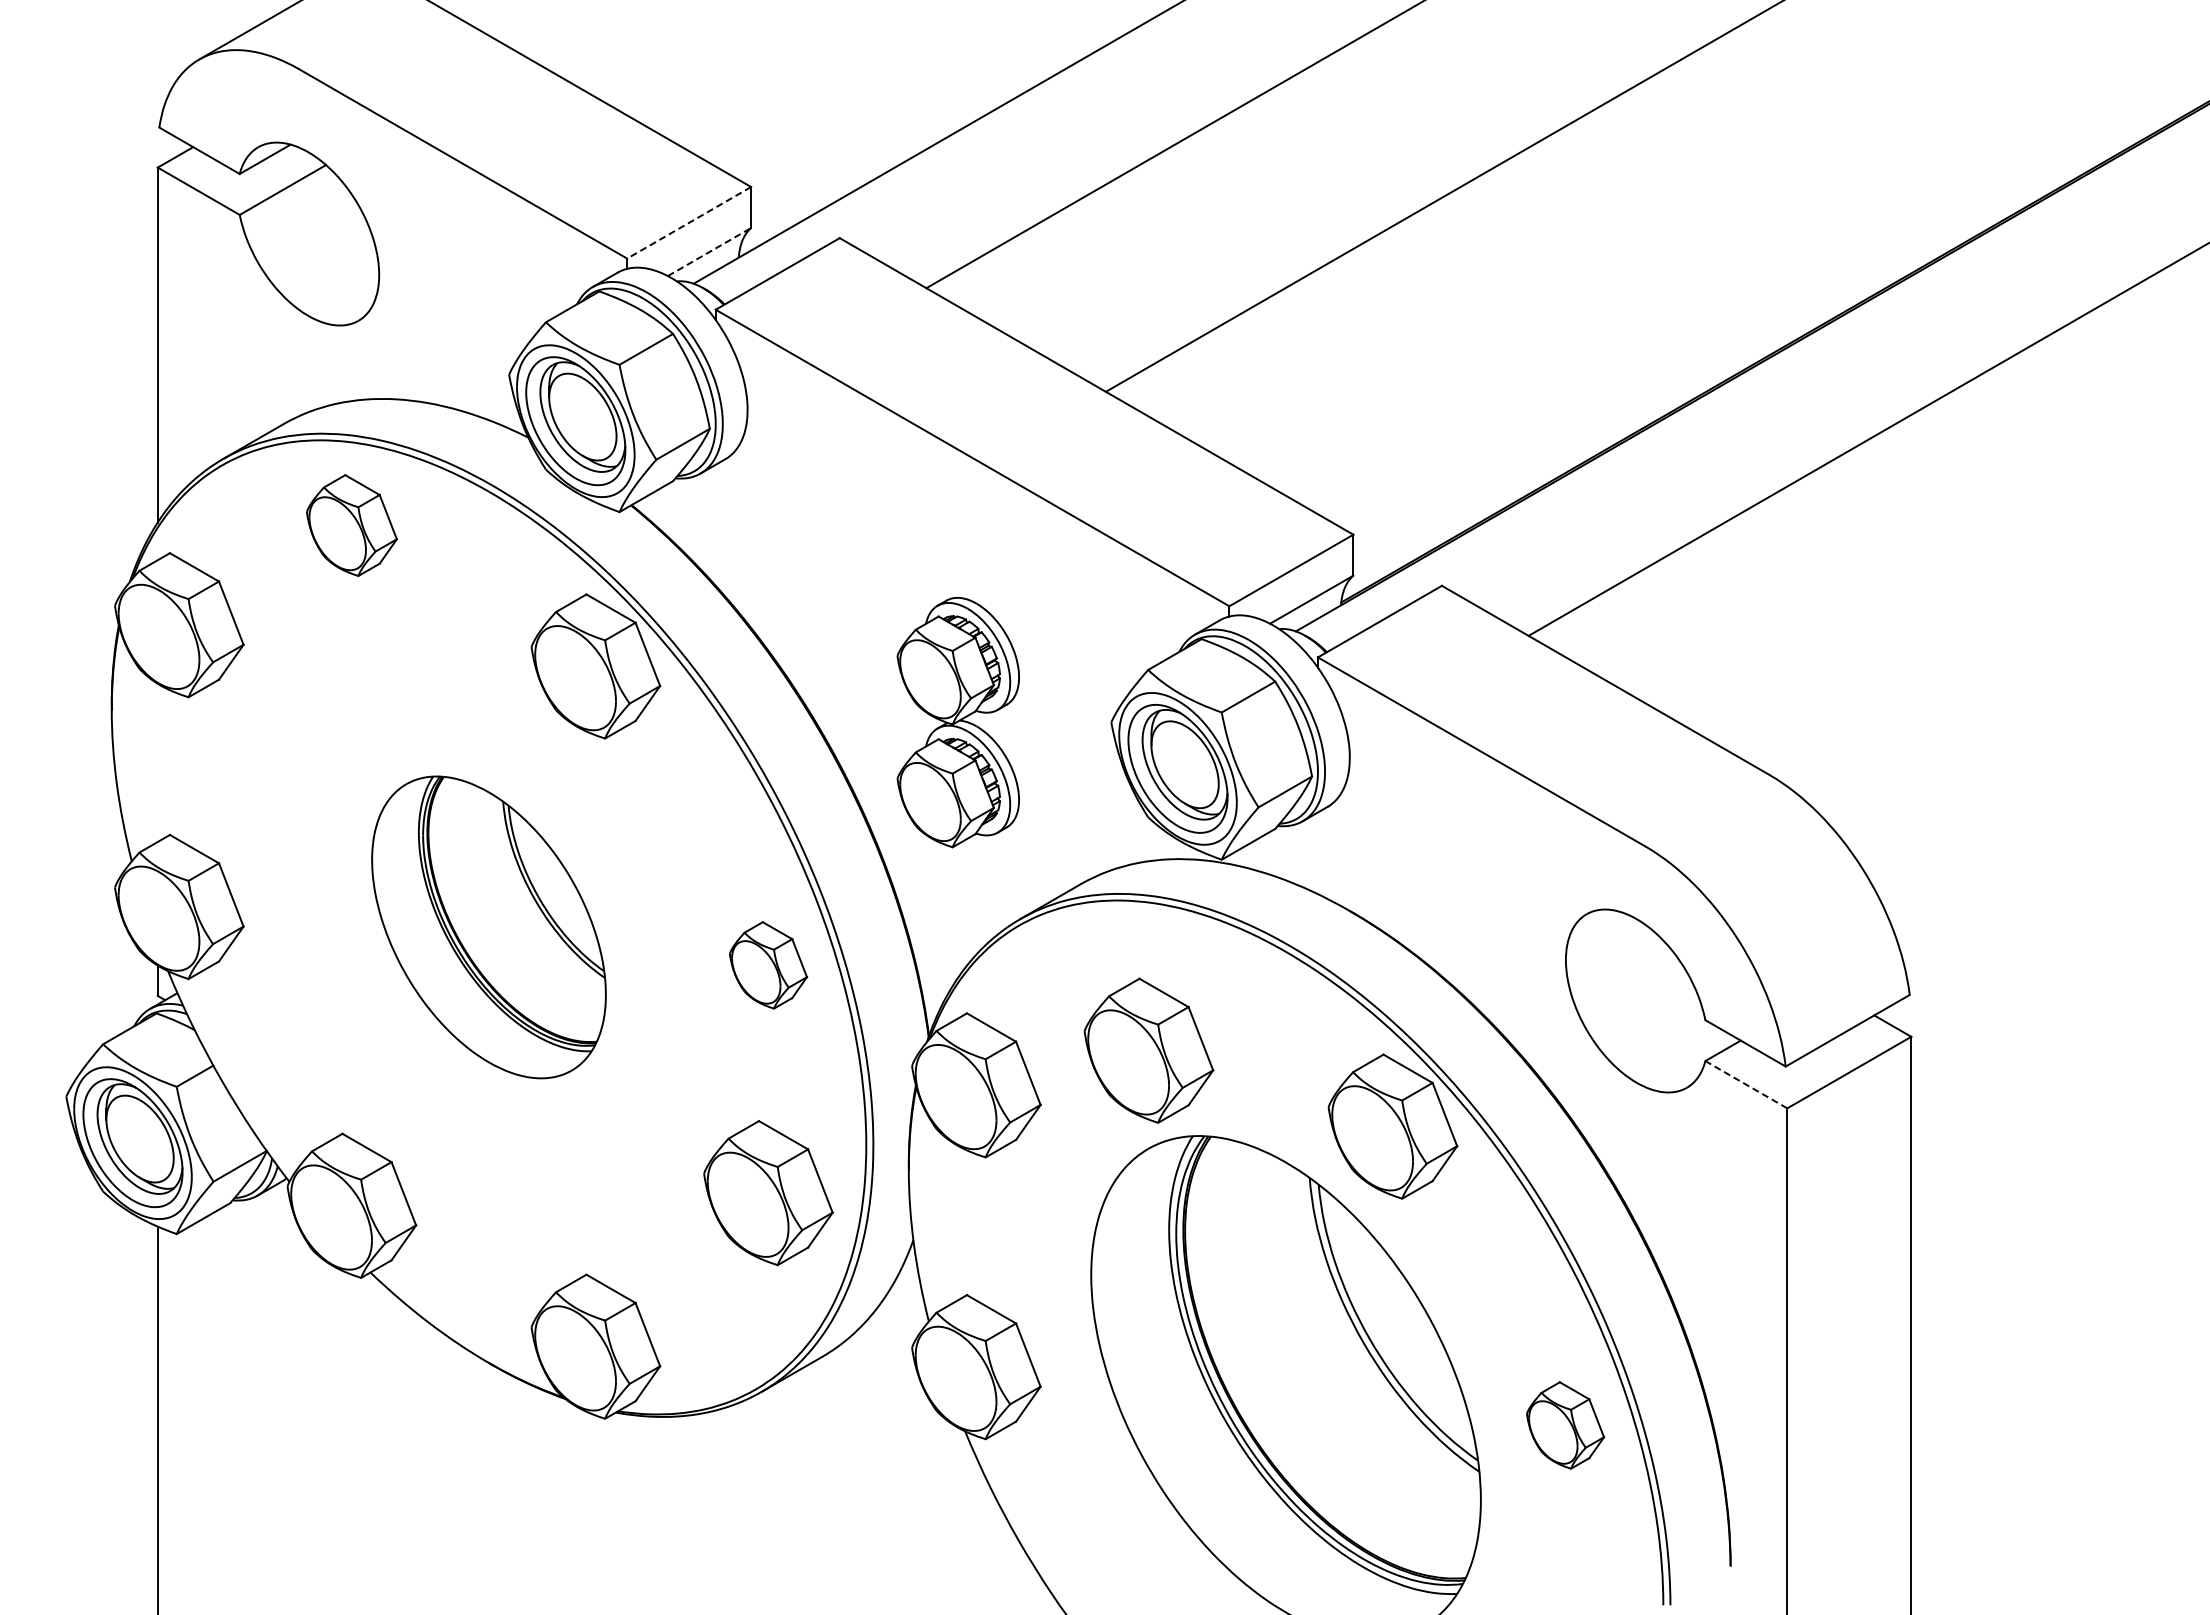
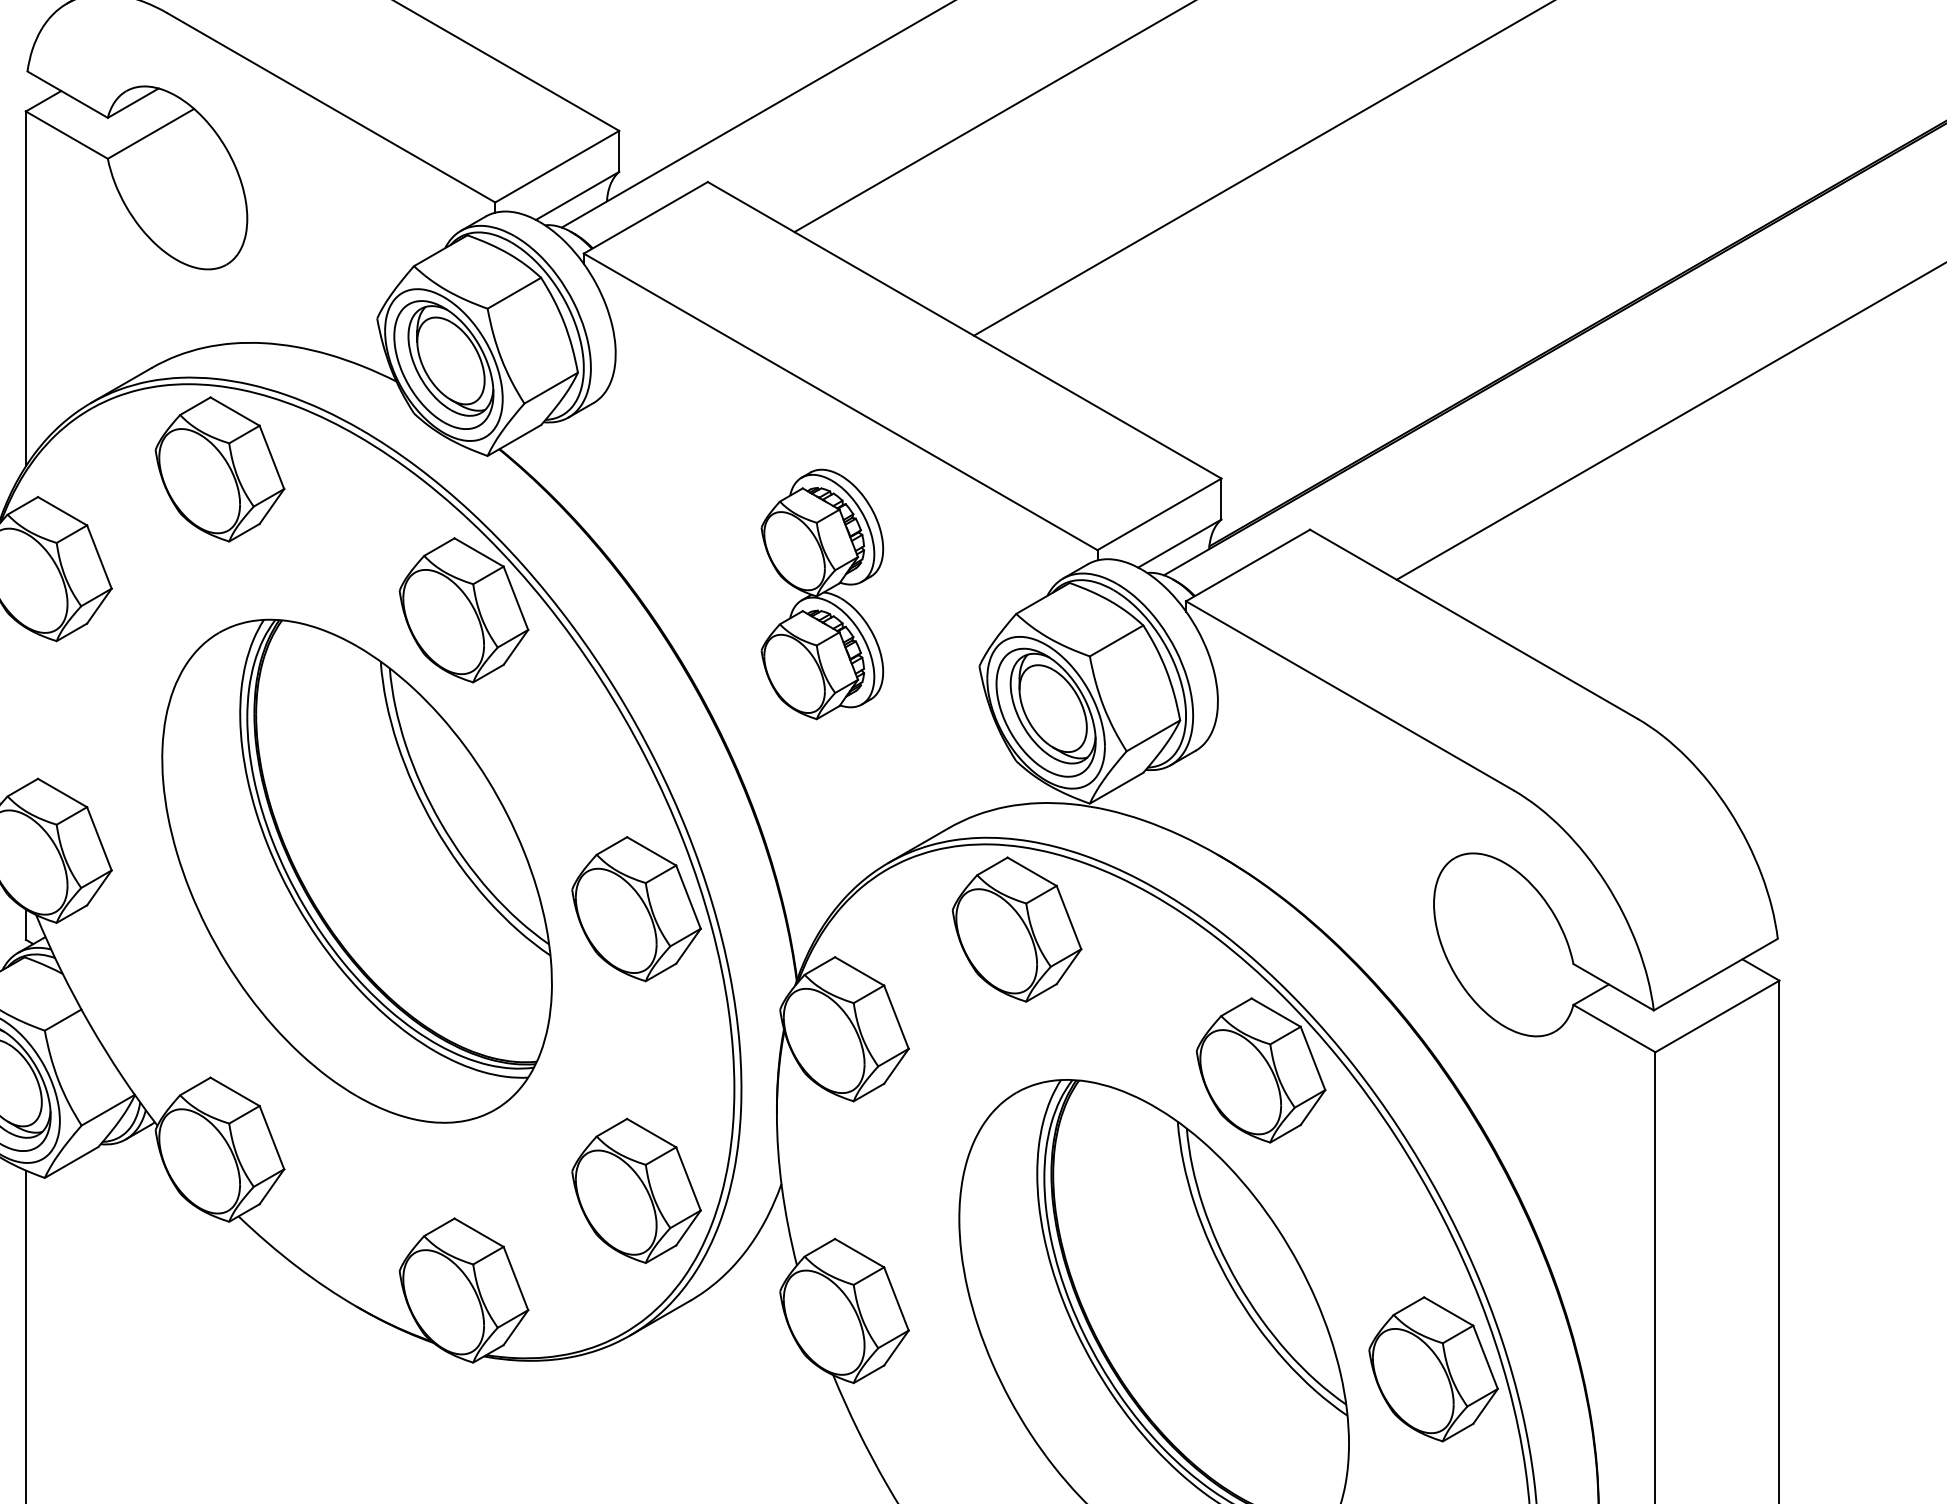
line: (689, 222) -> (557, 166), dashed -> solid
line: (709, 251) -> (577, 195), dashed -> solid
part: (351, 525) -> (219, 469), size x1.43
part: (957, 722) -> (821, 594), moved
part: (488, 927) -> (356, 871), size x1.67
part: (768, 965) -> (636, 909), size x1.67
part: (1148, 1050) -> (1016, 929), moved
line: (1745, 1084) -> (1613, 1028), dashed -> solid
part: (768, 1193) -> (636, 1191), moved
part: (1565, 1425) -> (1433, 1369), size x1.67

